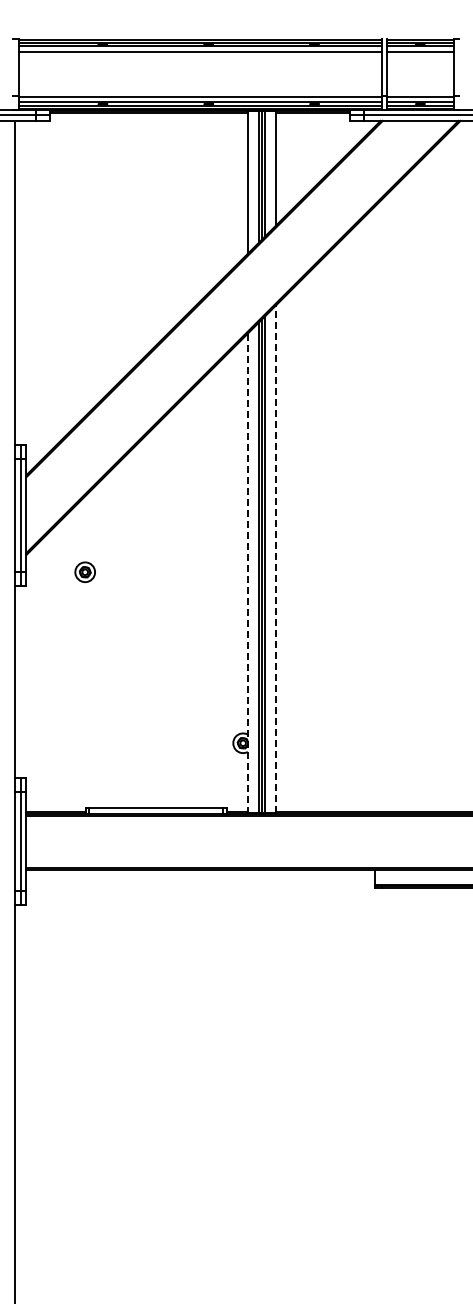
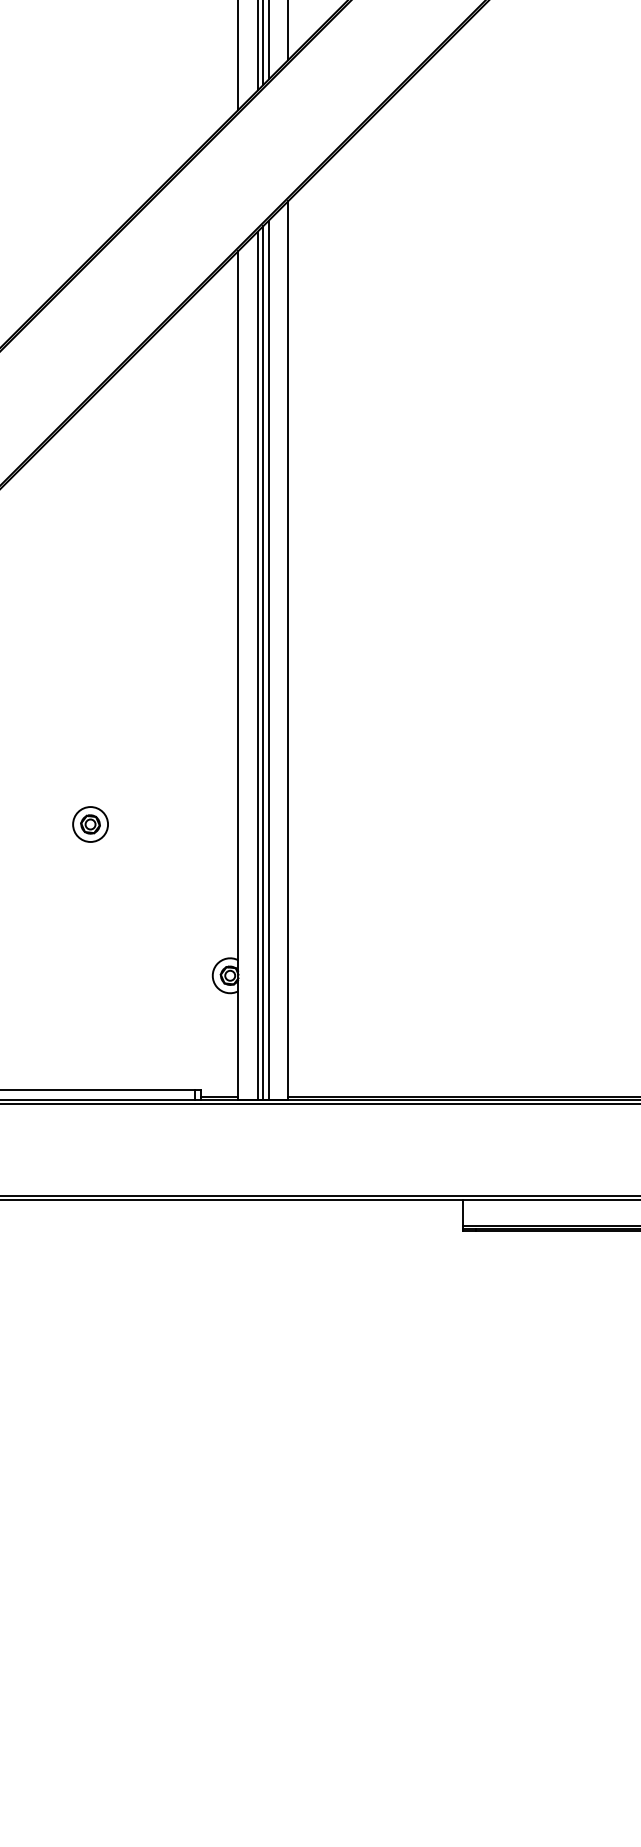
line: (276, 559) -> (289, 650), dashed -> solid
line: (247, 573) -> (237, 675), dashed -> solid
part: (163, 657) -> (89, 824), added

